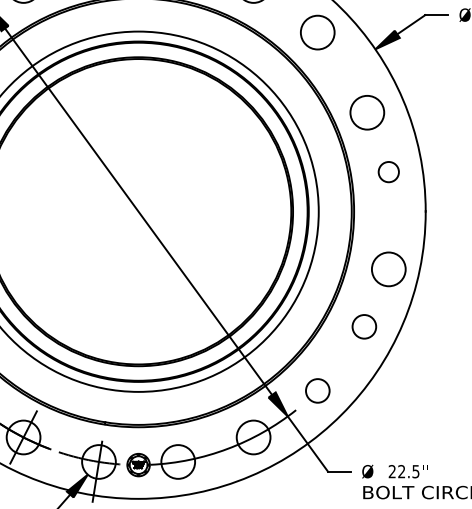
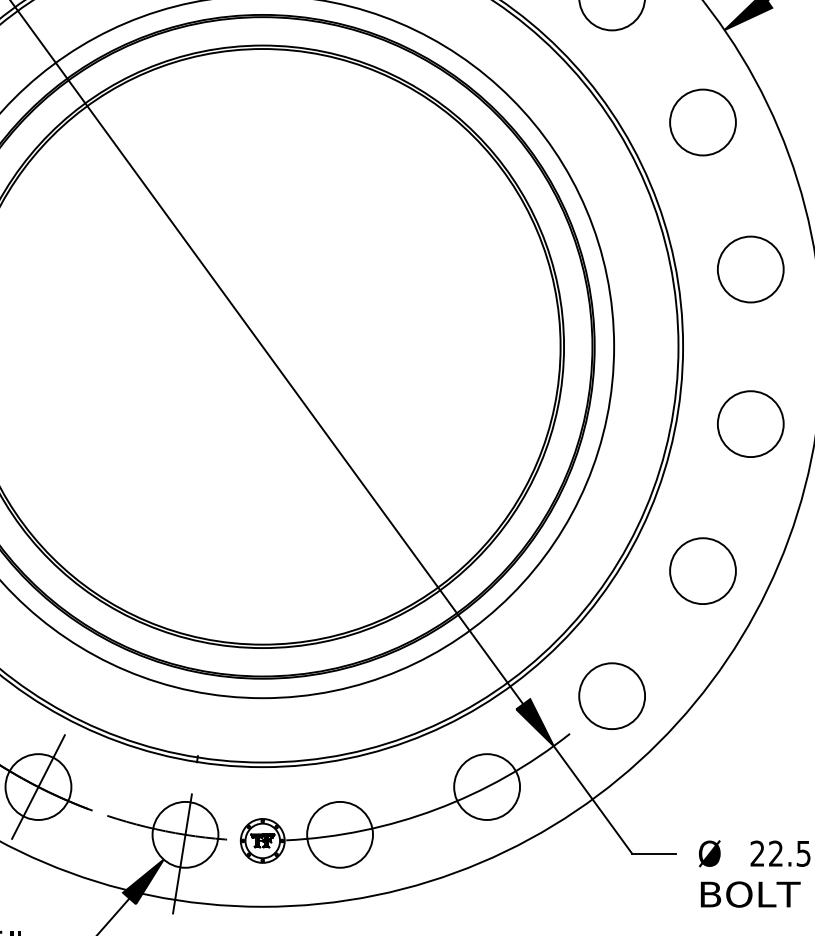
circle: (367, 112) -> (703, 122), moved
circle: (388, 172) -> (750, 270), size x1.67
circle: (388, 269) -> (750, 424), moved
circle: (364, 326) -> (703, 570), size x1.43
circle: (317, 390) -> (611, 695), size x1.43

